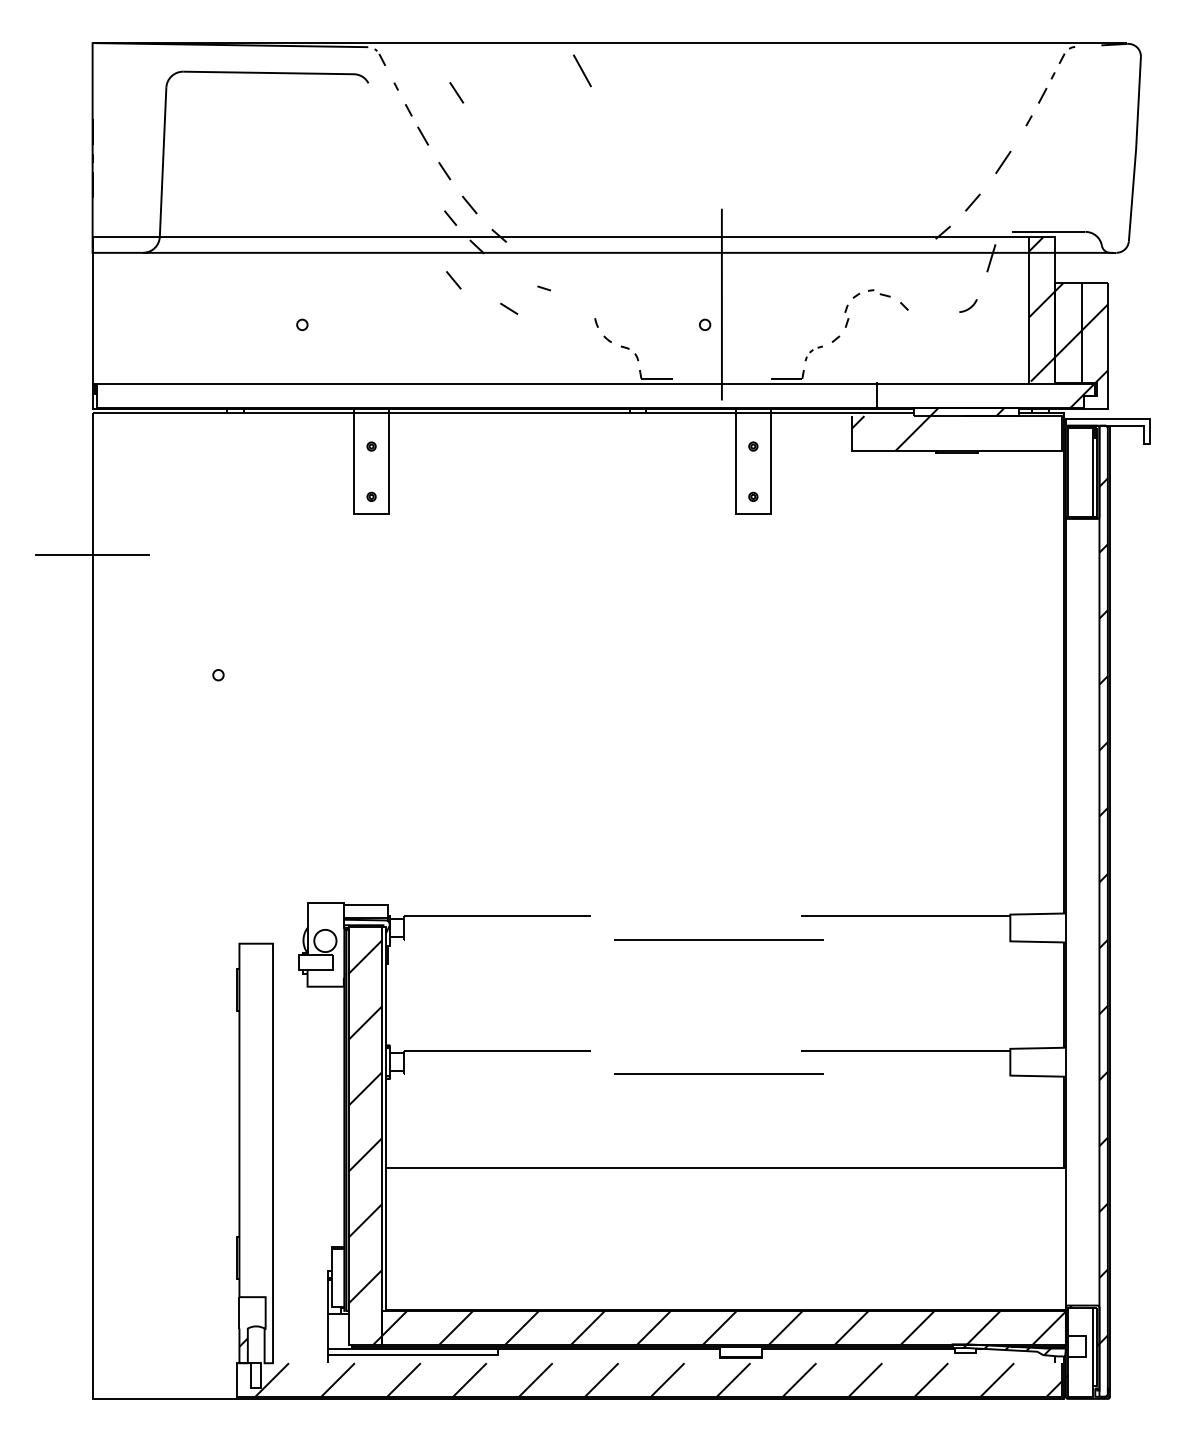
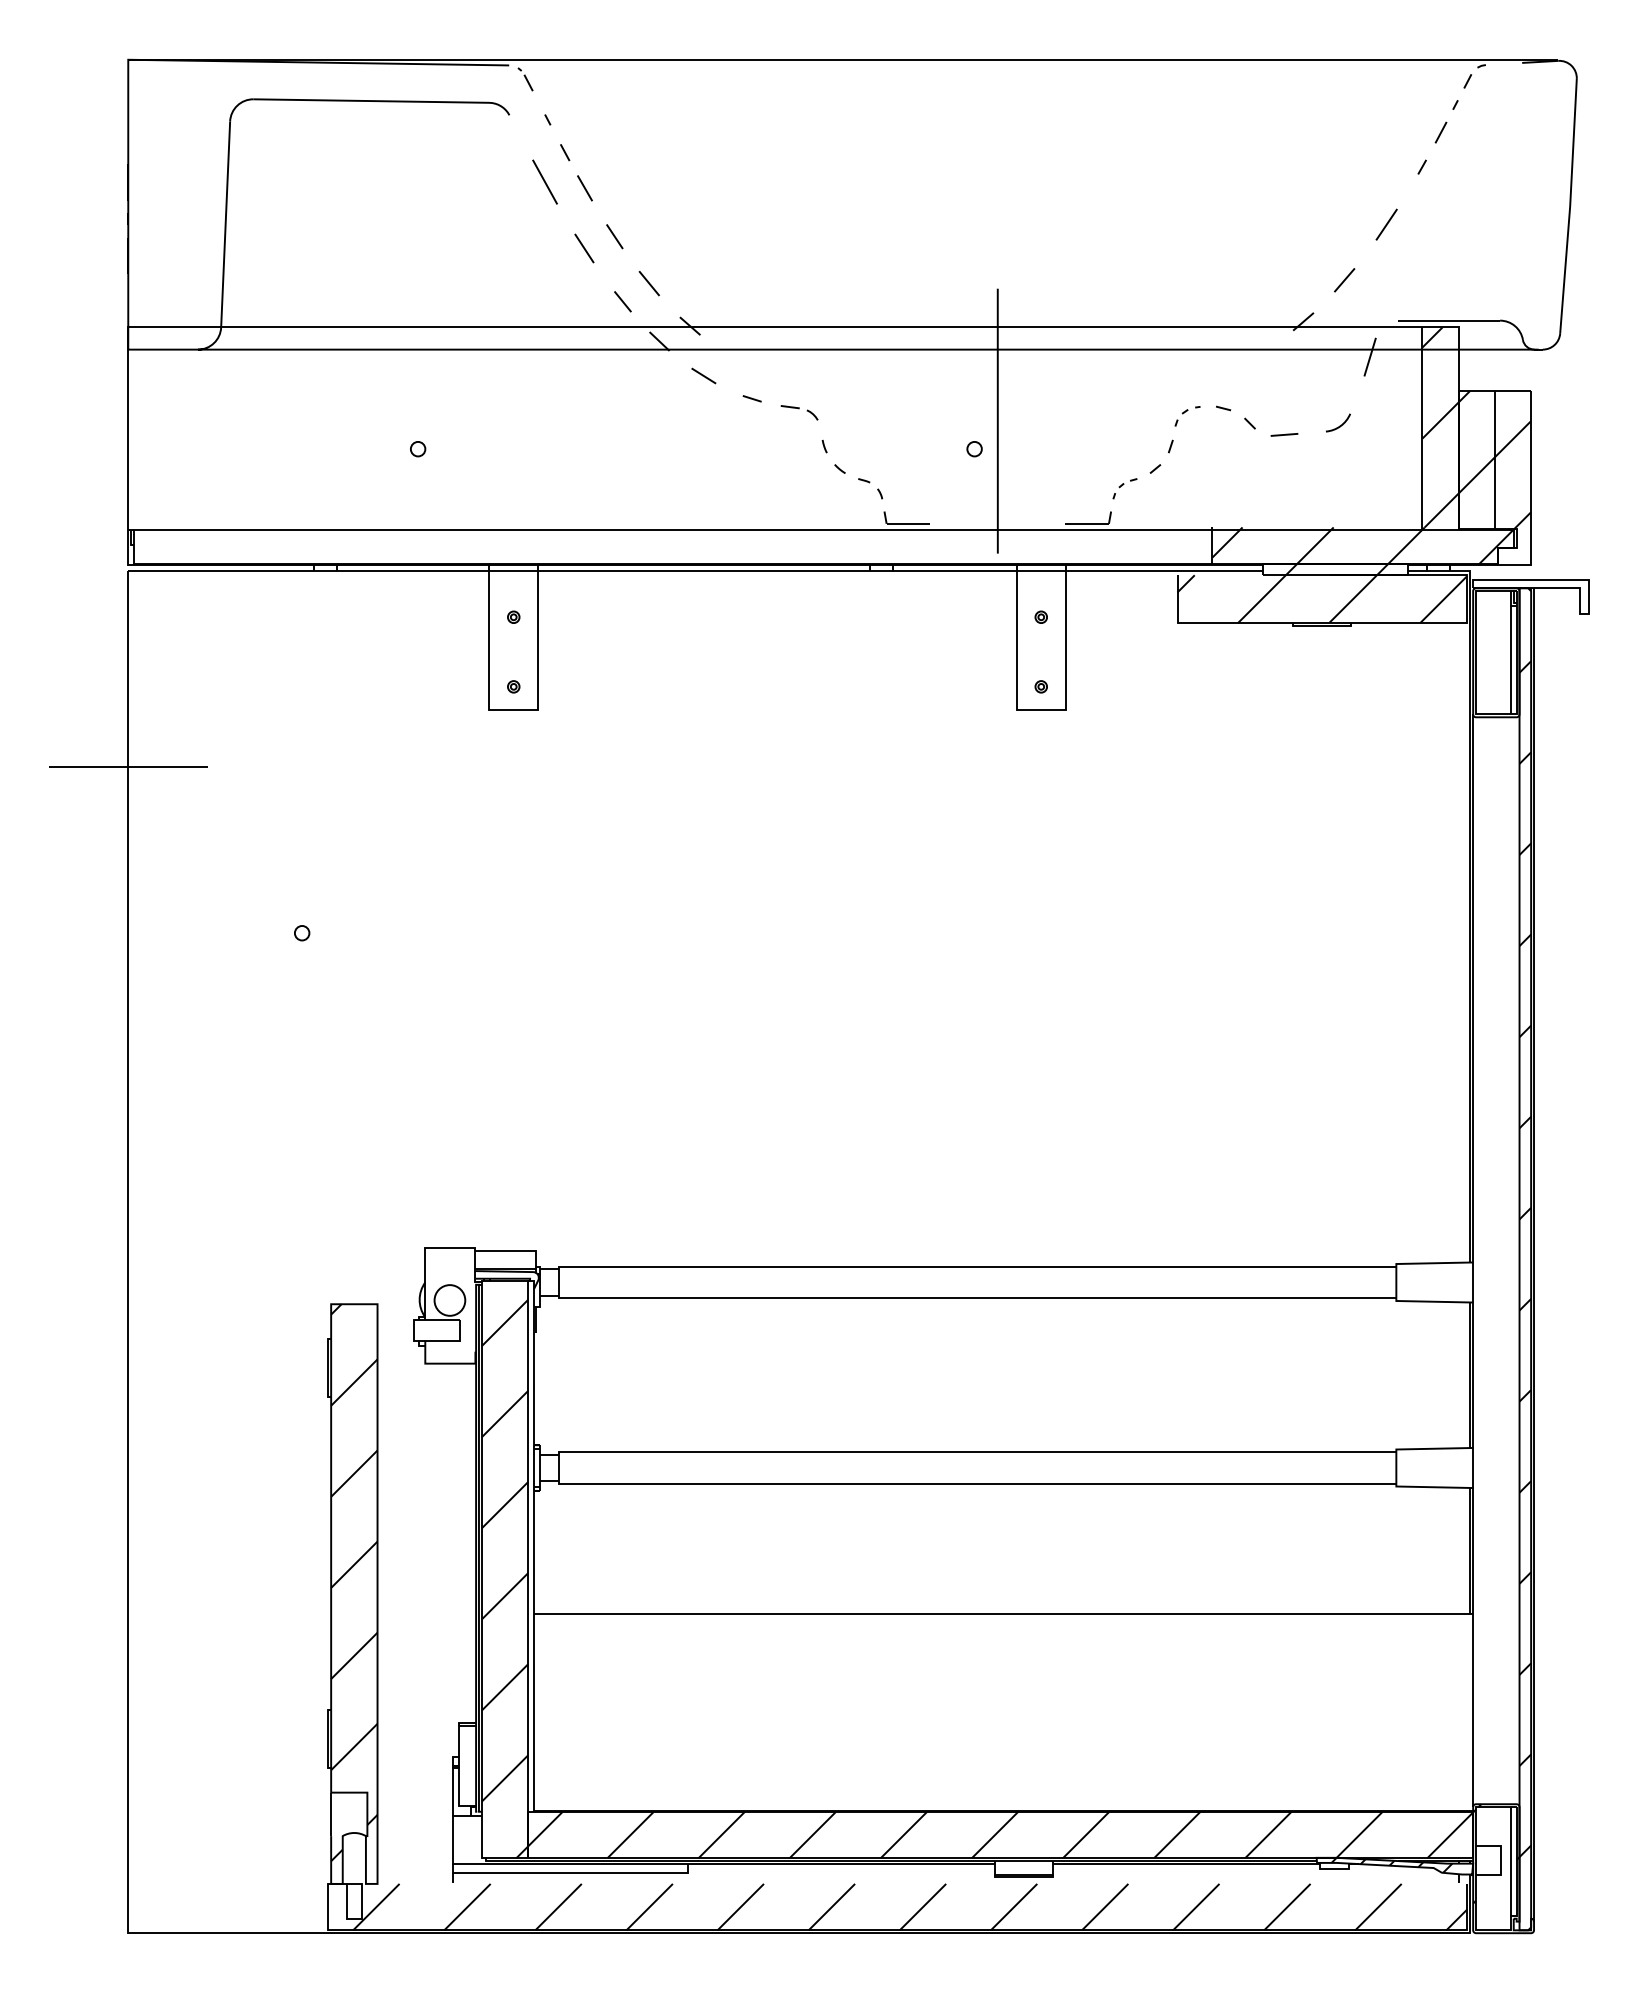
line: (582, 70) -> (544, 181), moved
line: (456, 92) -> (584, 248), moved
line: (453, 280) -> (626, 387), removed
part: (578, 298) -> (799, 412), added
part: (859, 301) -> (1187, 416), size x0.62
line: (508, 308) -> (703, 375), moved
line: (929, 314) -> (1284, 434), added
hatch: (953, 394) -> (1318, 545), added
hatch: (1011, 433) -> (1398, 599), added
line: (403, 927) -> (558, 1282), dashed -> solid
line: (403, 1062) -> (558, 1468), dashed -> solid
hatch: (256, 1132) -> (354, 1564), added

